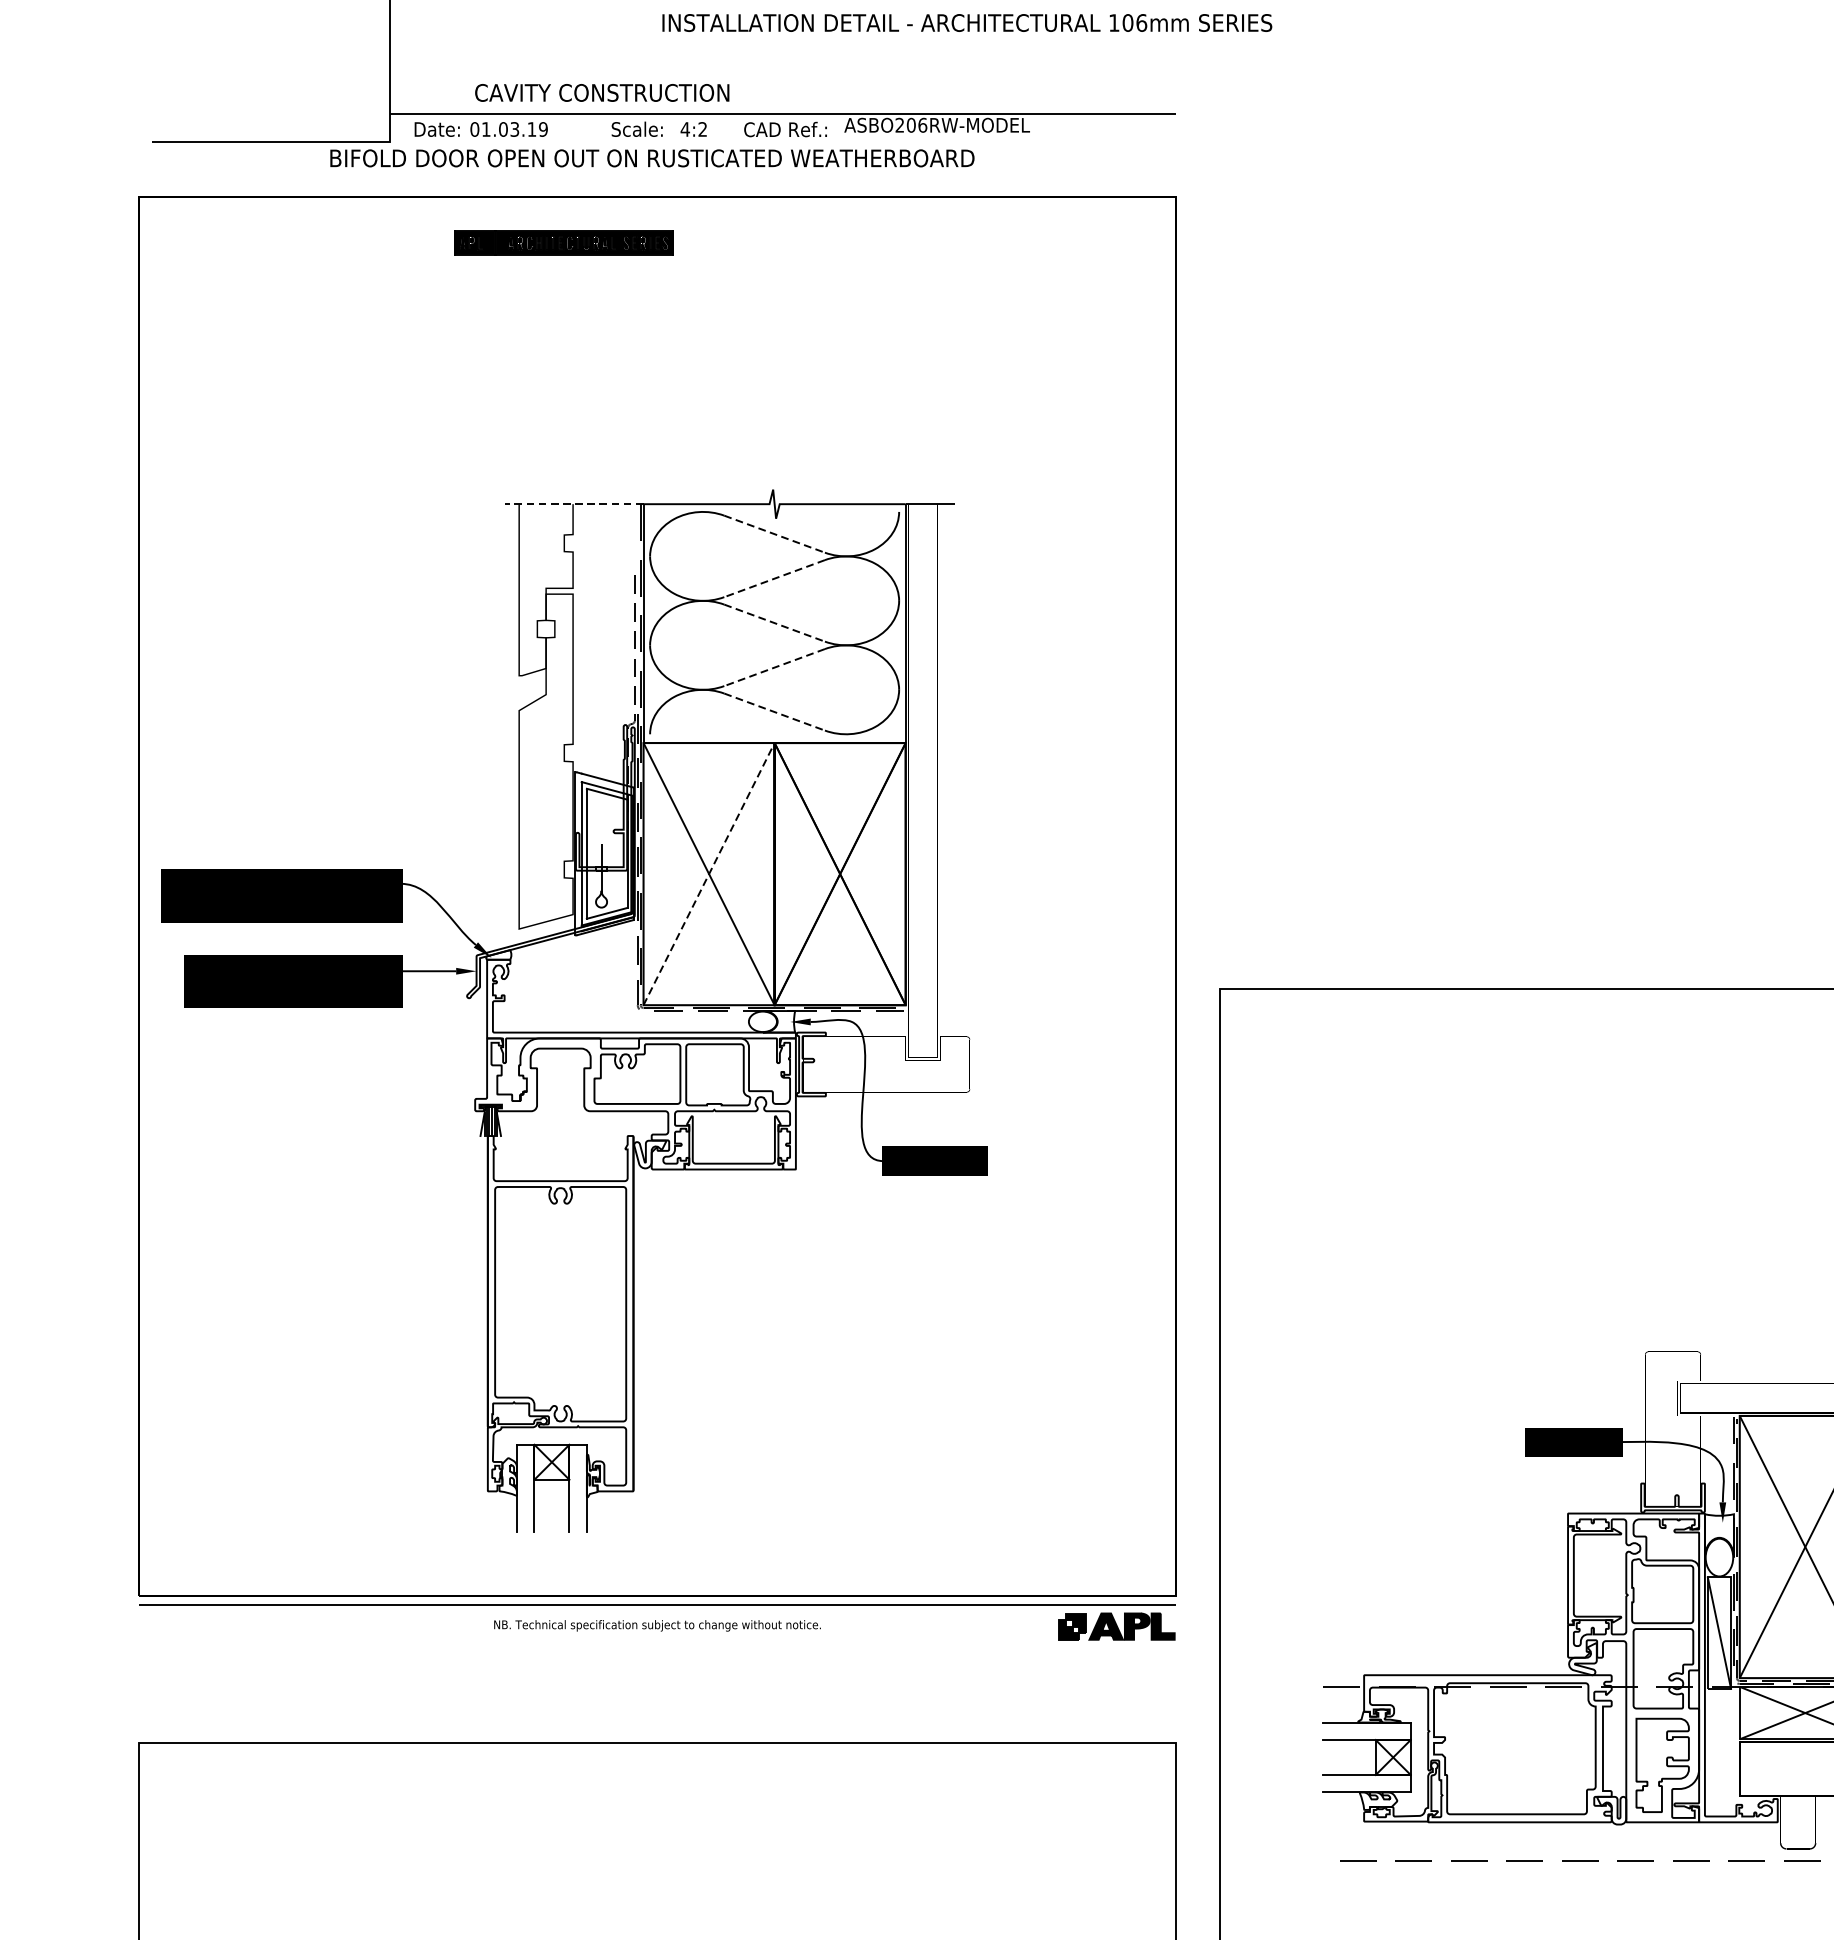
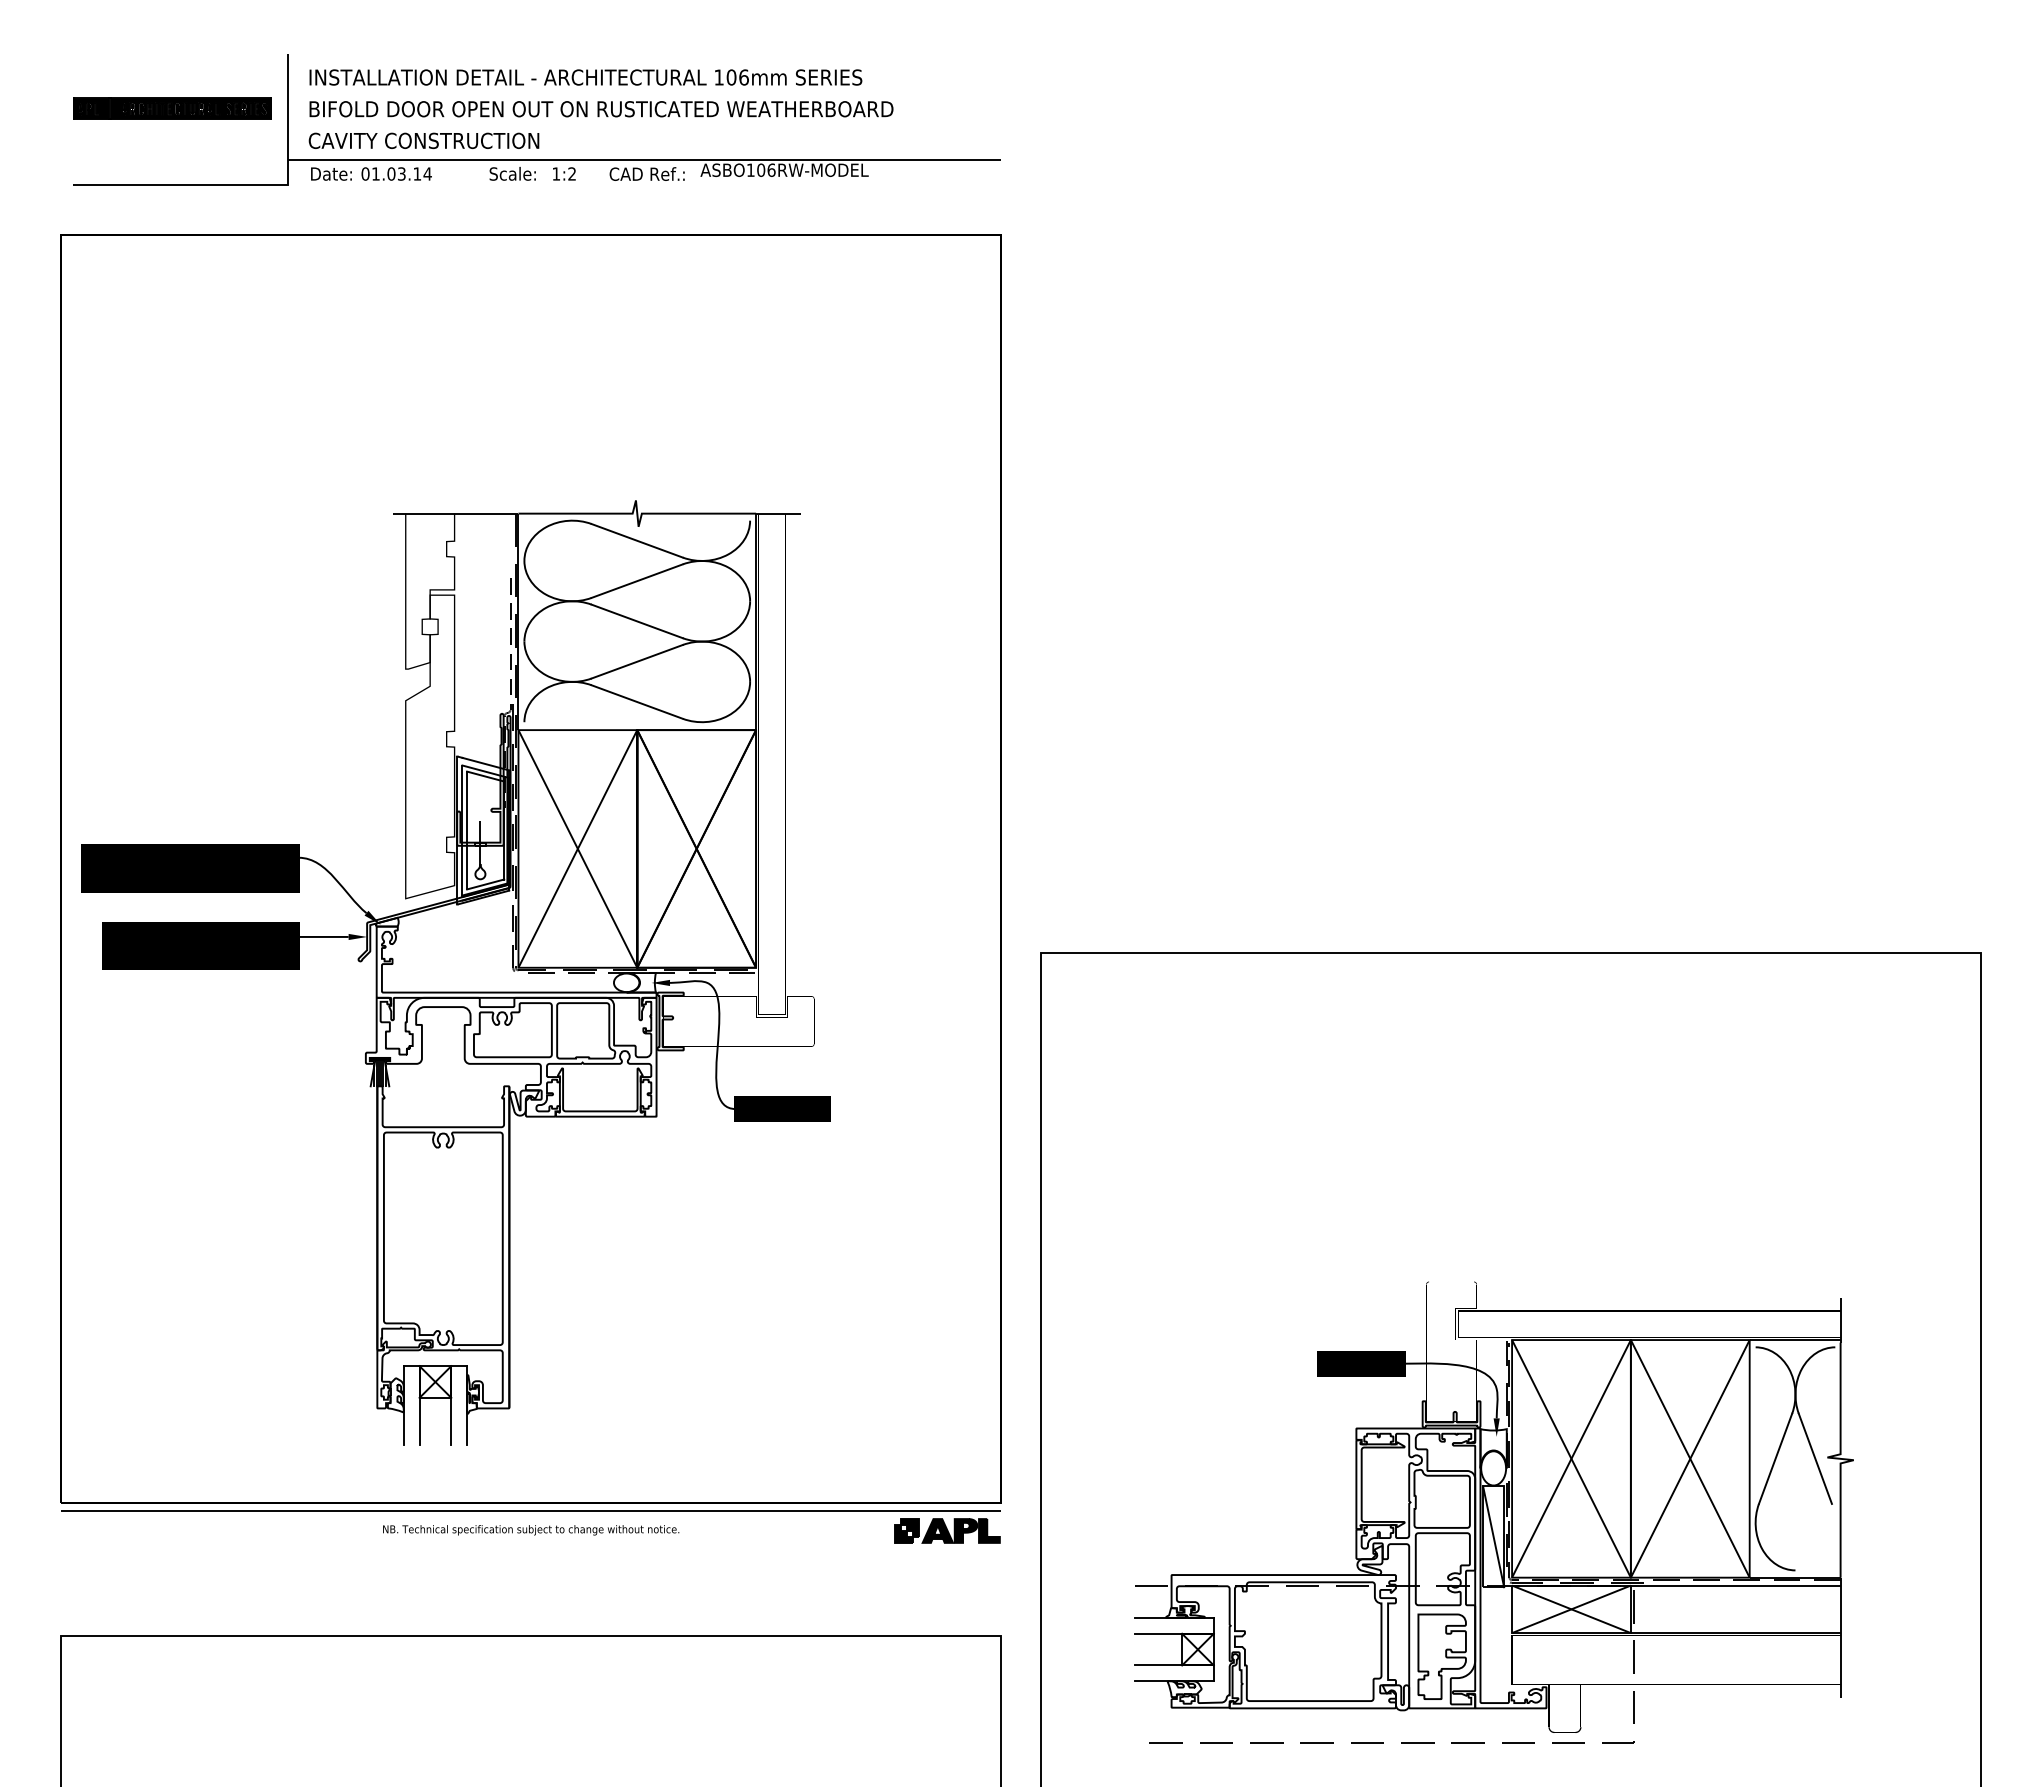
text: (966, 22) -> (585, 77), moved
text: (601, 92) -> (423, 140), moved
text: (899, 124) -> (750, 169), ASBO206RW-MODEL -> ASBO106RW-MODEL
text: (543, 128) -> (427, 173), 01.03.19 -> 01.03.14
text: (685, 128) -> (556, 173), 4:2 -> 1:2
text: (652, 158) -> (601, 109), moved
part: (564, 242) -> (172, 108), moved
line: (574, 504) -> (455, 513), dashed -> solid
line: (774, 533) -> (637, 540), dashed -> solid
line: (774, 579) -> (637, 581), dashed -> solid
line: (774, 623) -> (637, 621), dashed -> solid
line: (774, 667) -> (637, 661), dashed -> solid
line: (774, 712) -> (637, 702), dashed -> solid
line: (708, 873) -> (577, 848), dashed -> solid

